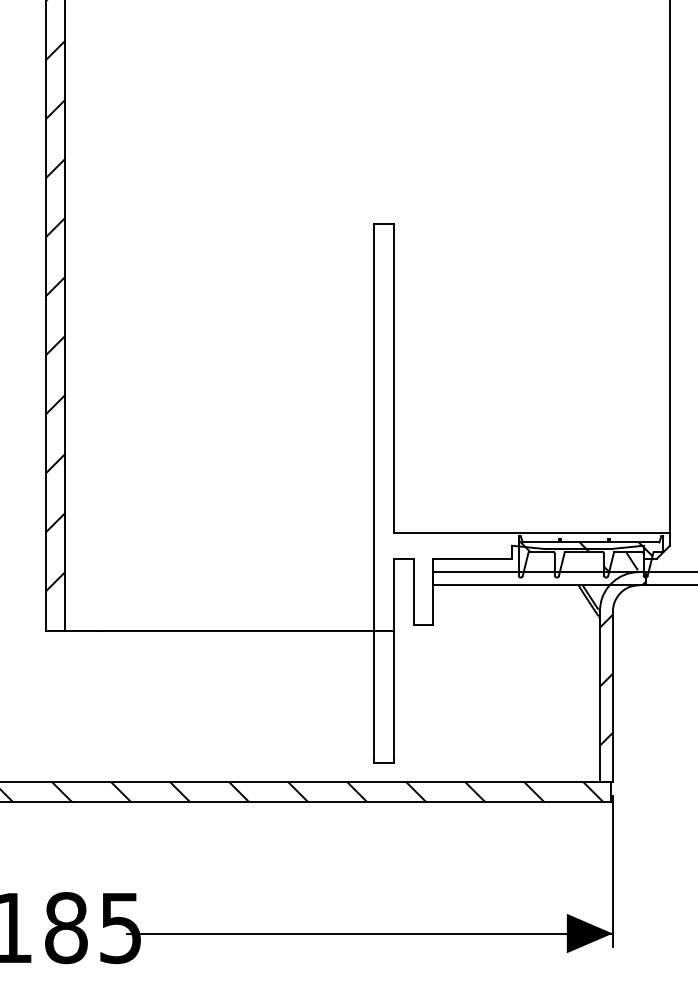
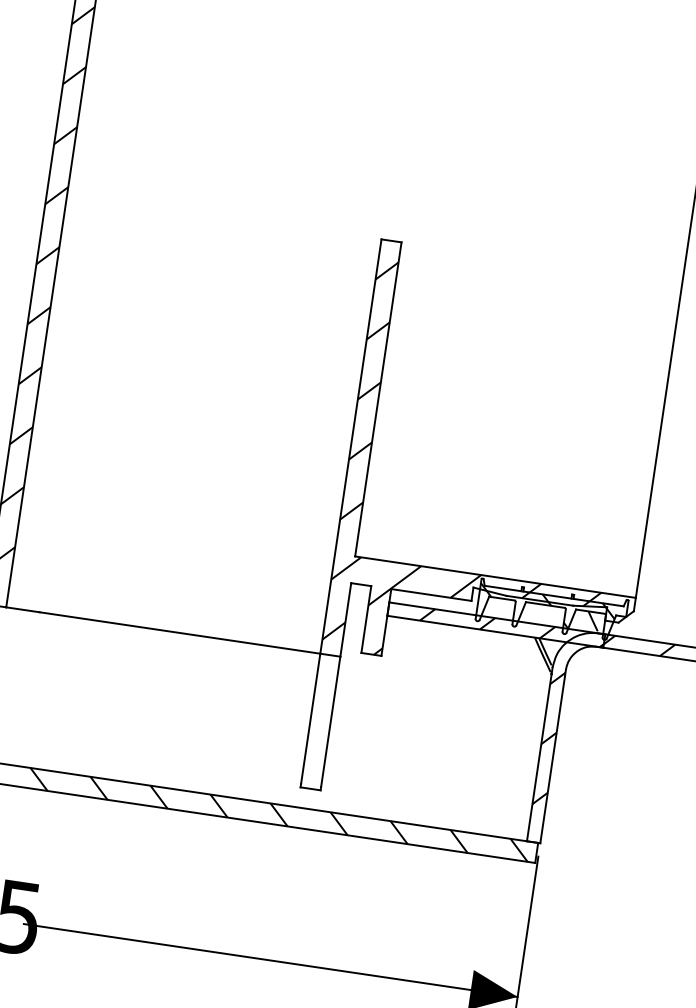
hatch: (504, 433) -> (482, 472), added
hatch: (560, 578) -> (517, 628), added

